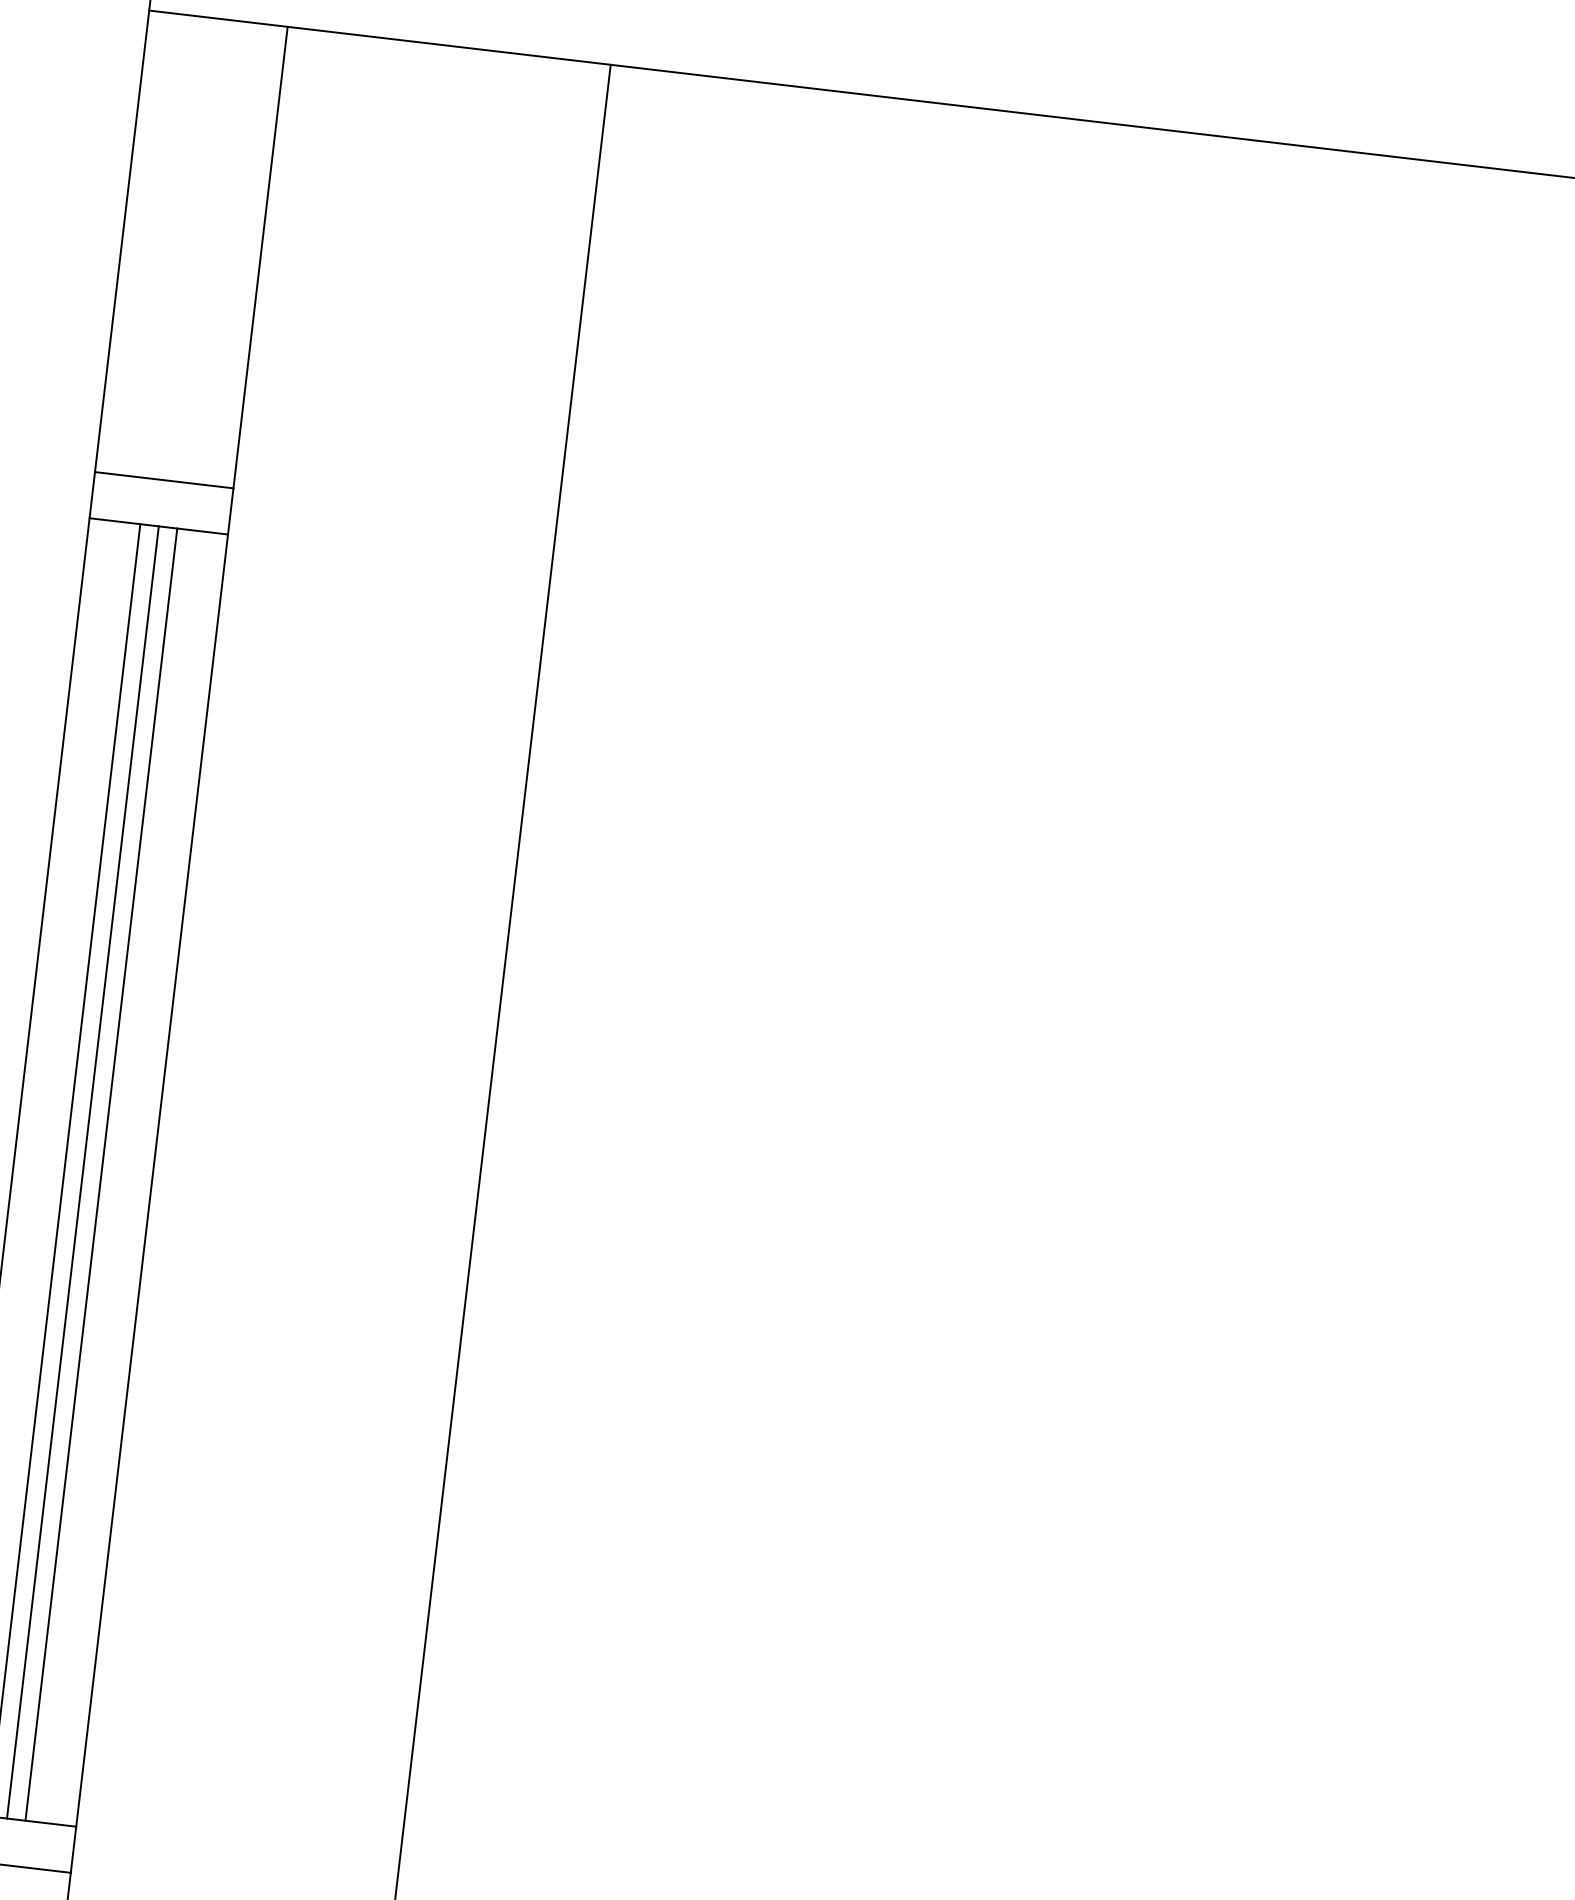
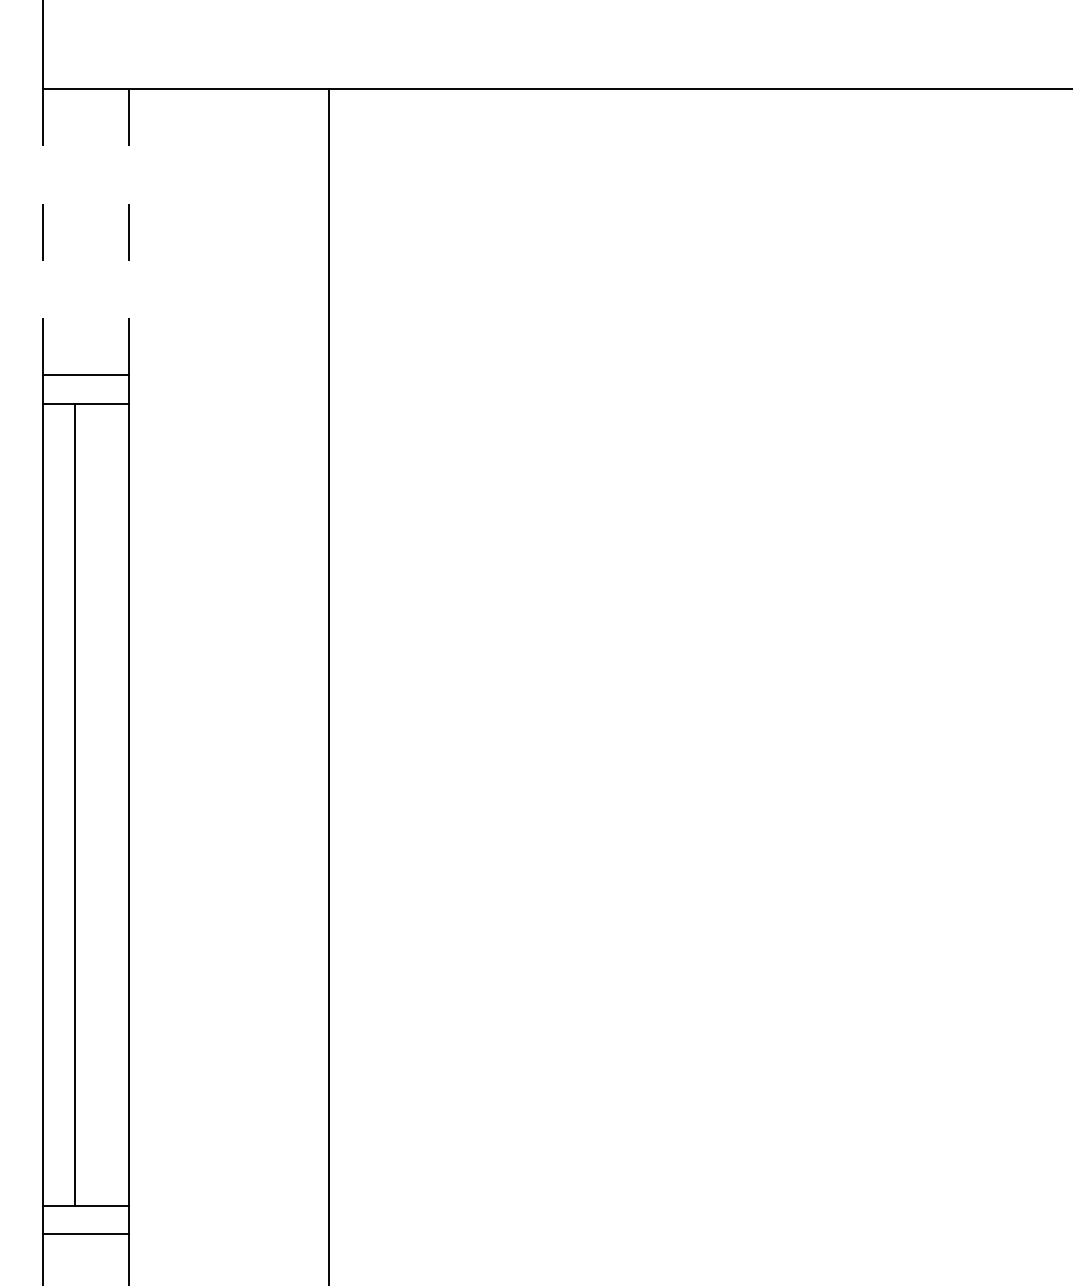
line: (122, 241) -> (43, 232), solid -> dashed
line: (259, 256) -> (128, 231), solid -> dashed
line: (83, 1172) -> (86, 804), removed
line: (101, 1174) -> (97, 804), removed

